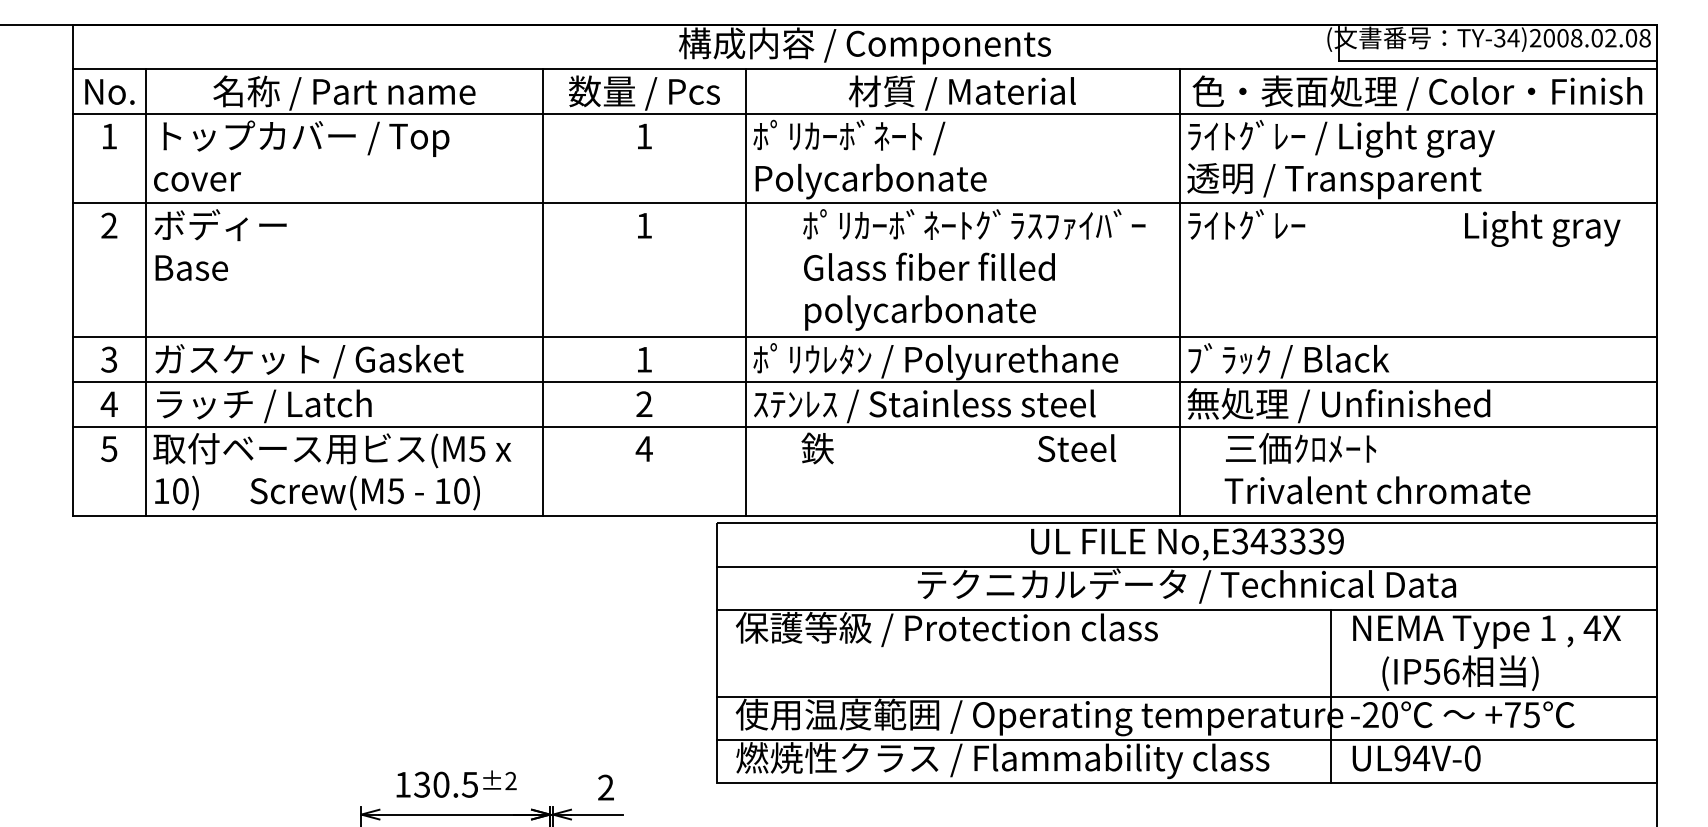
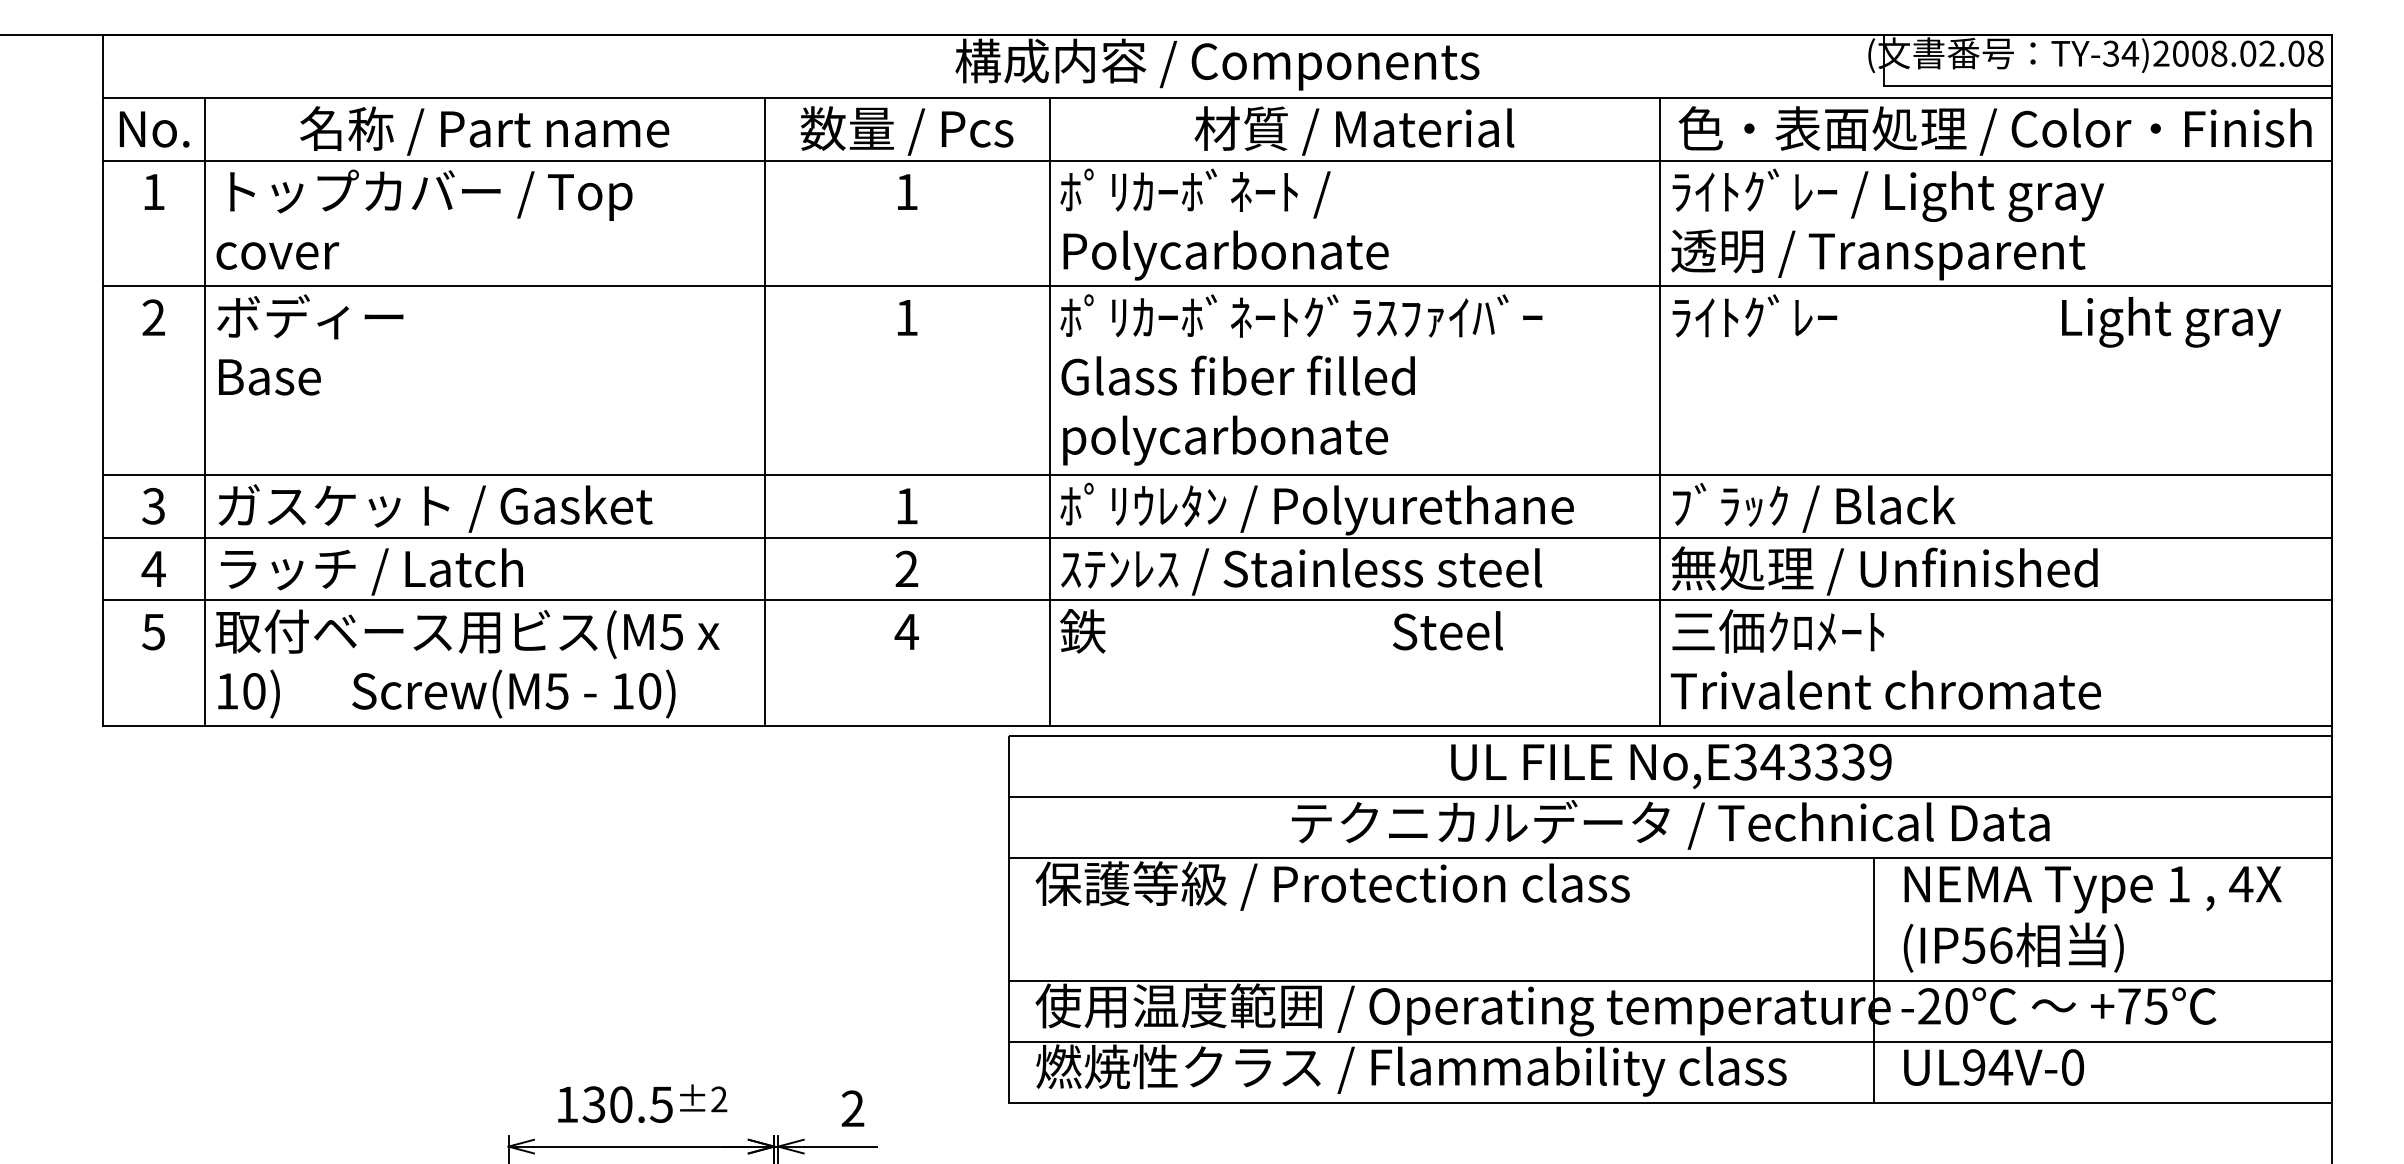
text: (974, 269) -> (1301, 379), moved
text: (958, 448) -> (1281, 631), moved
text: (1377, 468) -> (1885, 659), moved
text: (1460, 673) -> (2013, 947), moved

